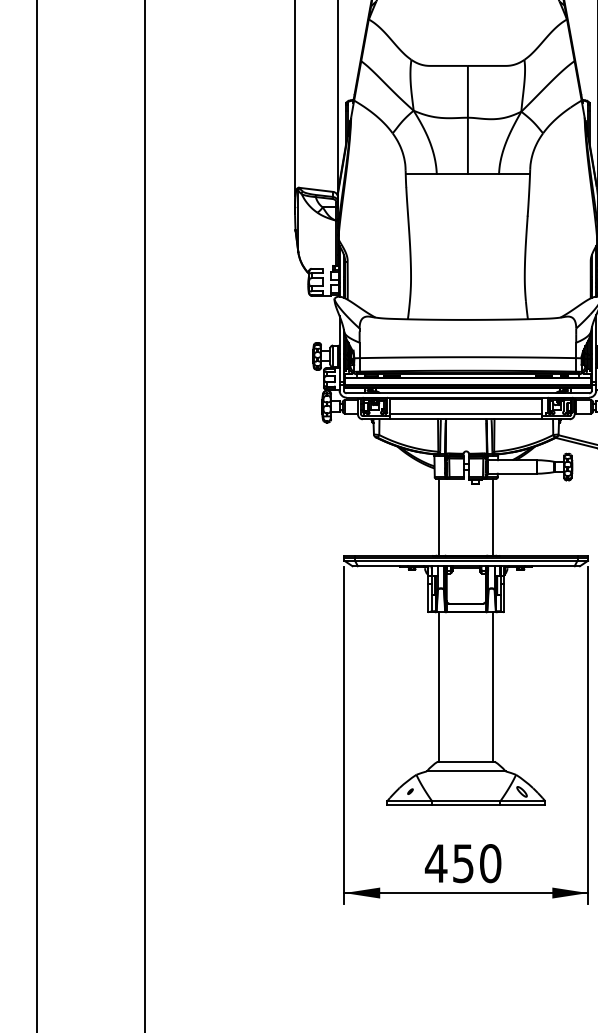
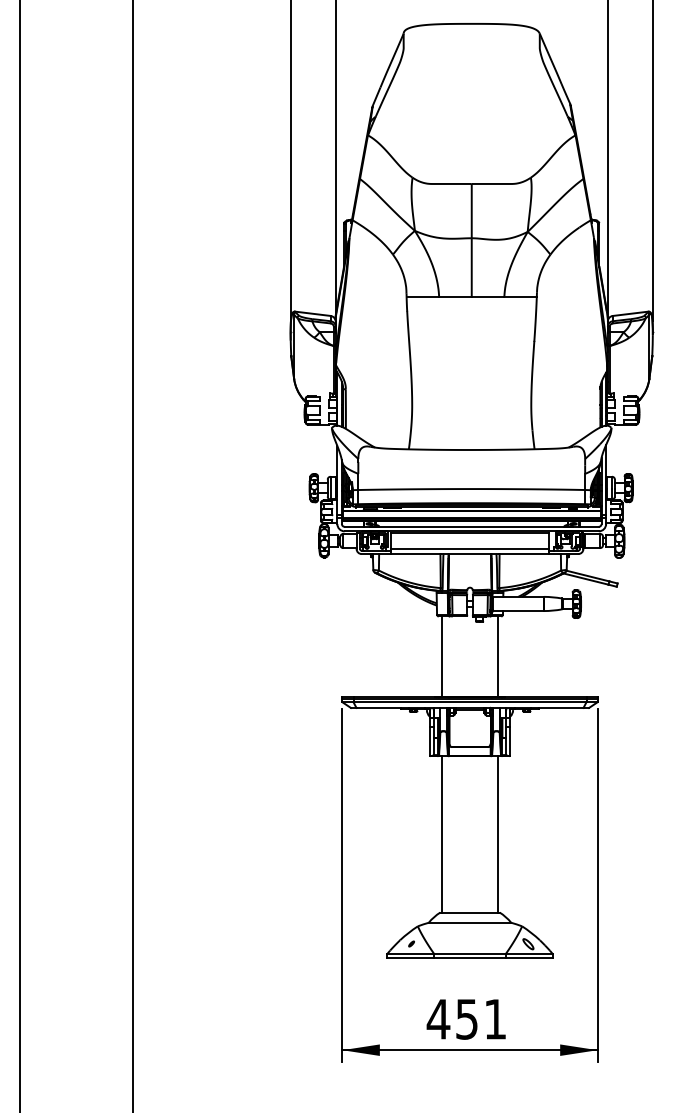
text: (490, 862) -> (495, 1018), 450 -> 451

